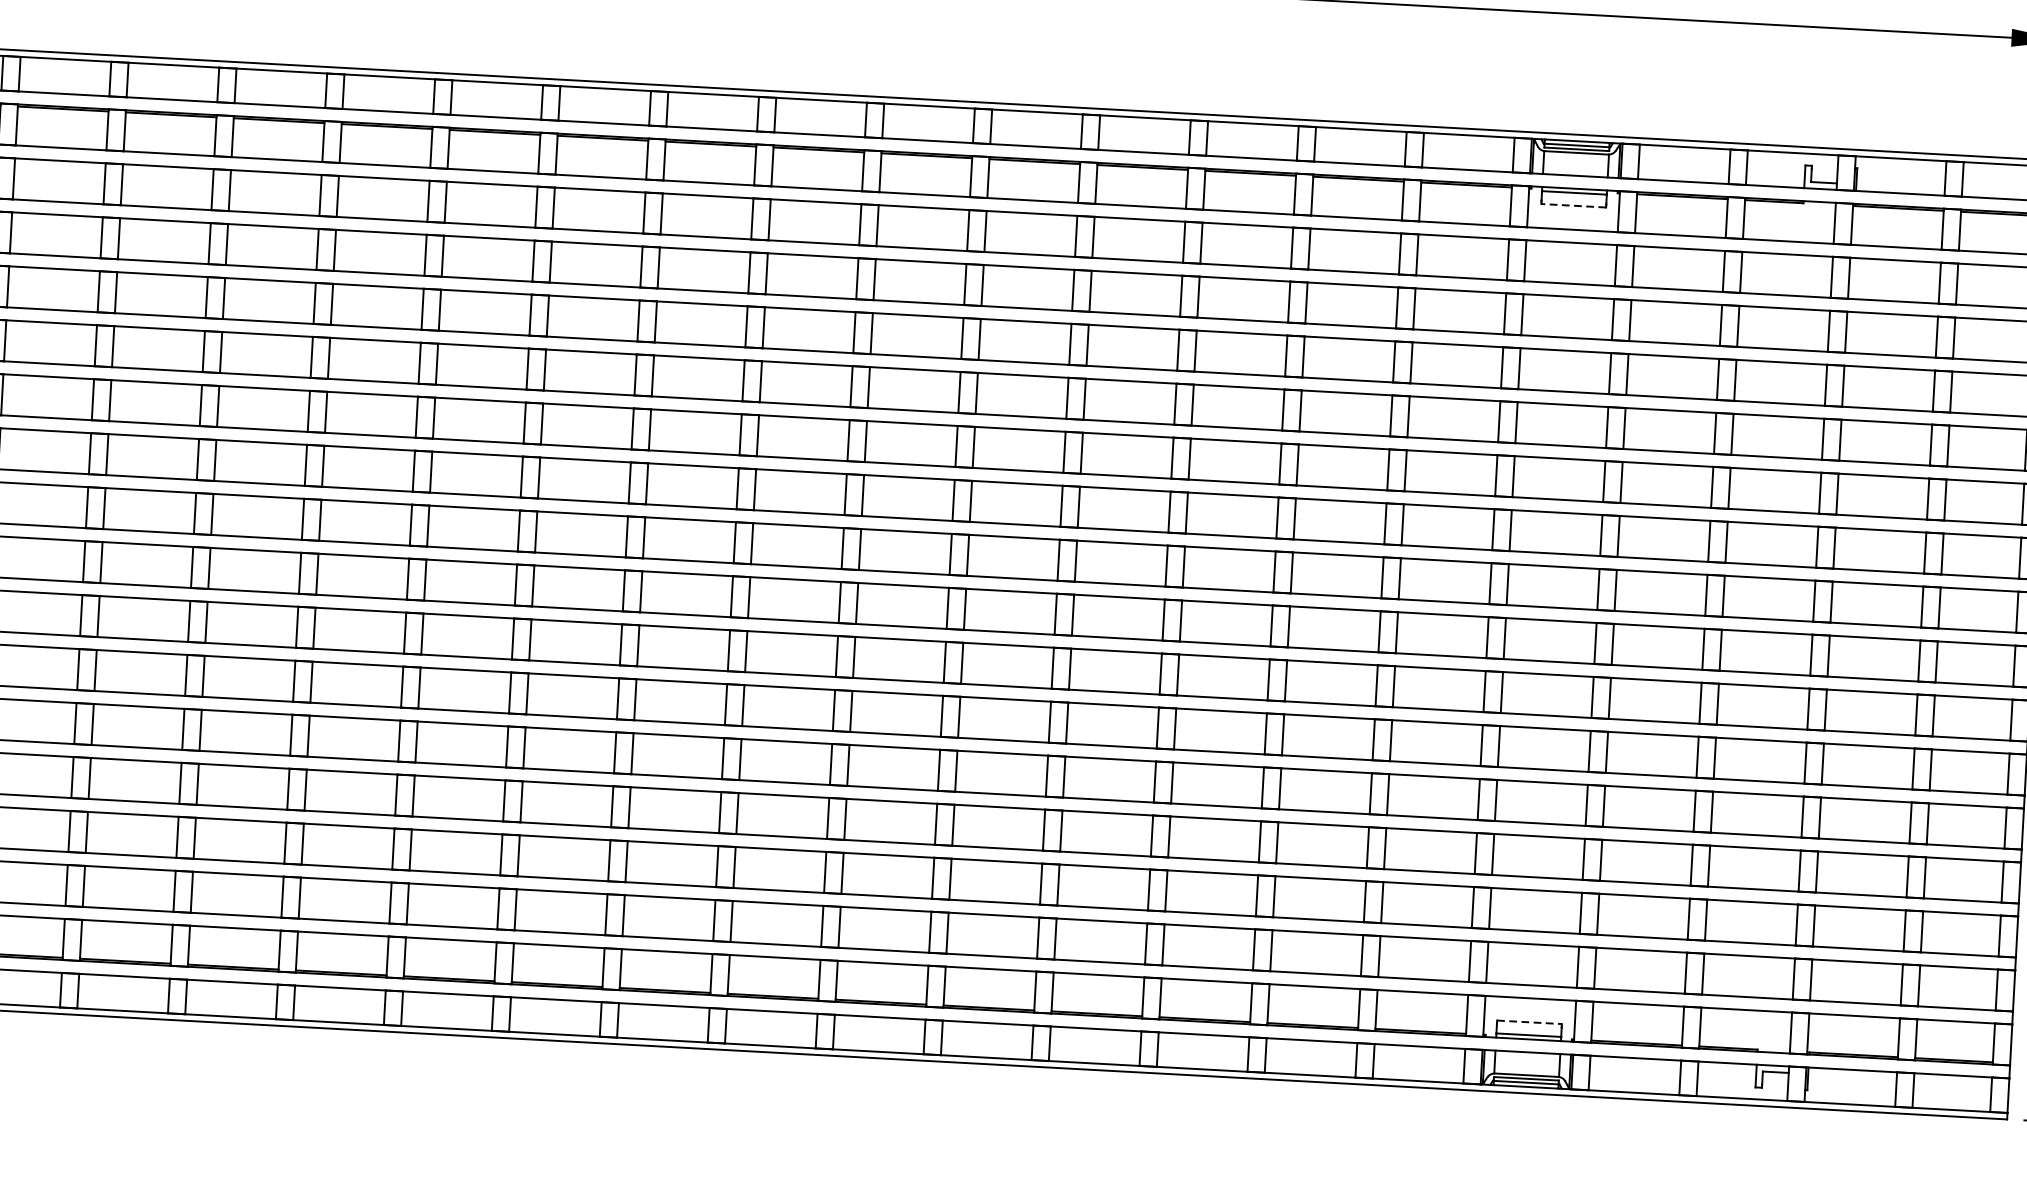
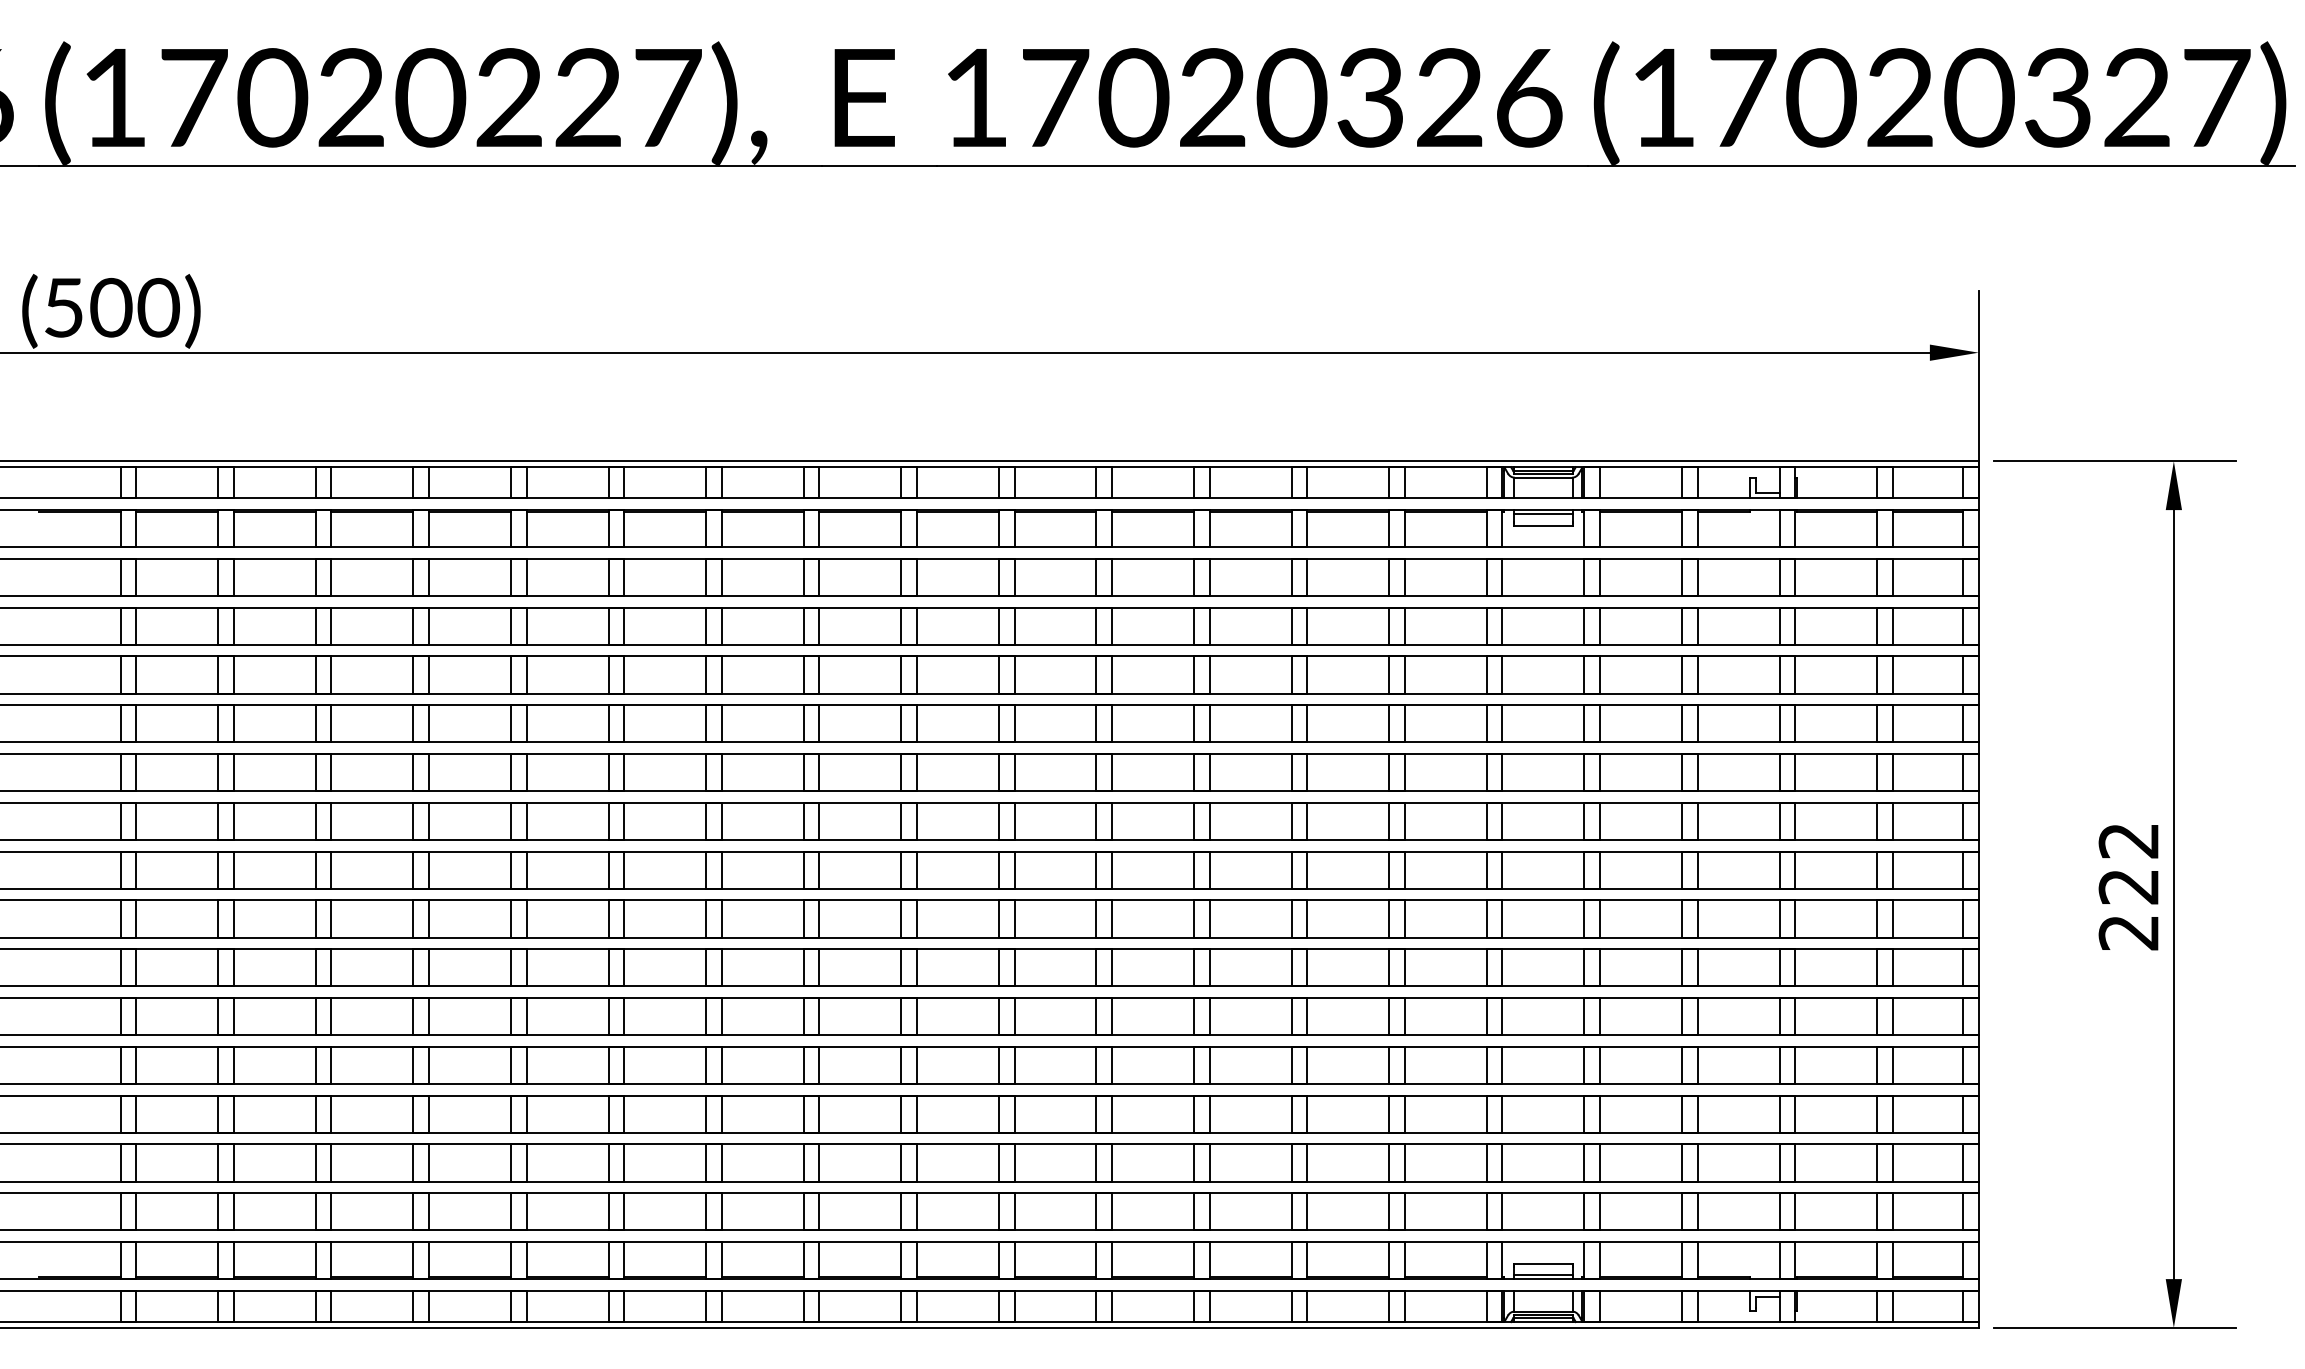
line: (1572, 205) -> (1542, 525), dashed -> solid
line: (1529, 1022) -> (1543, 1263), dashed -> solid

